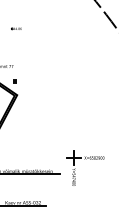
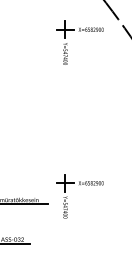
part: (84, 37) -> (78, 31), added

